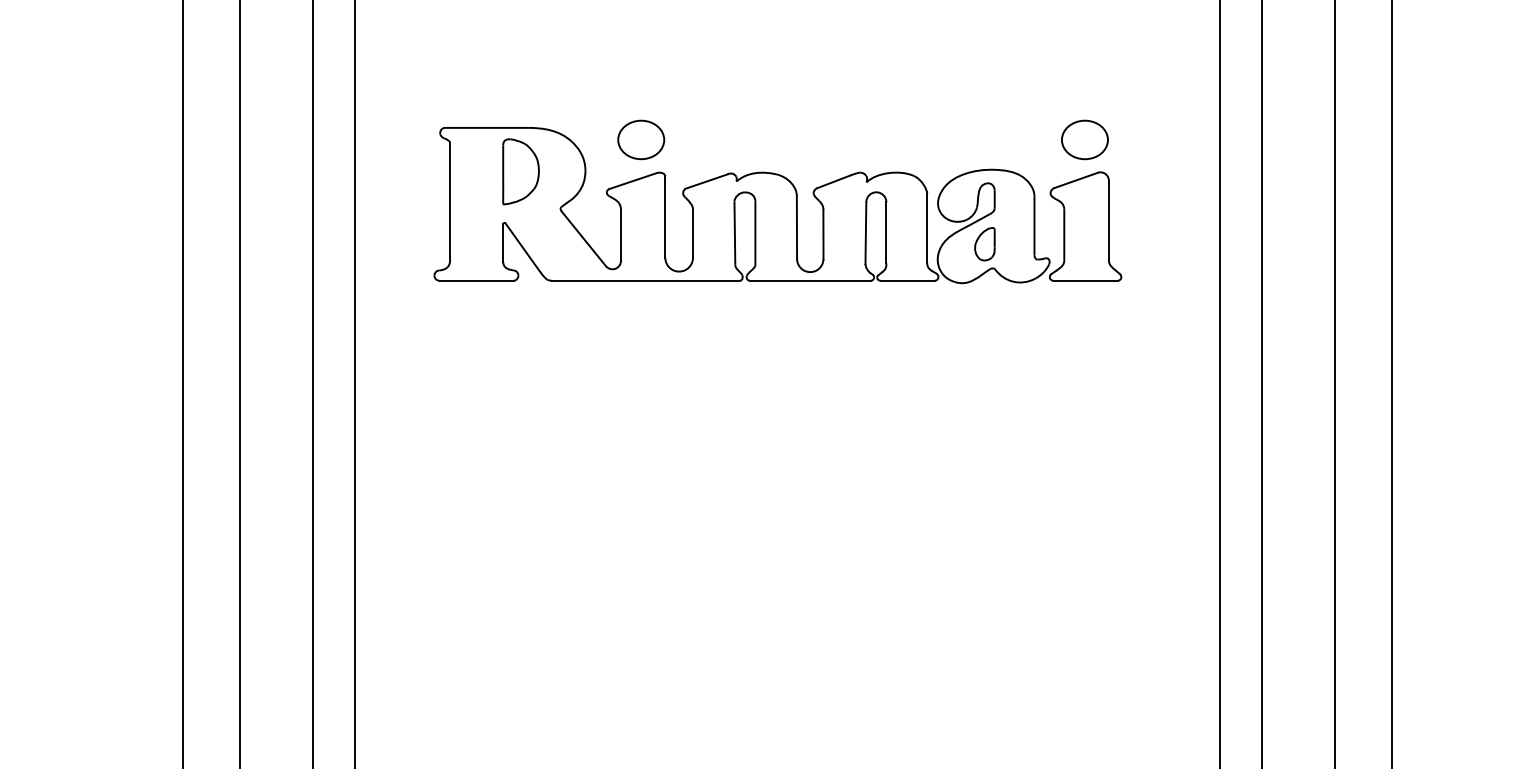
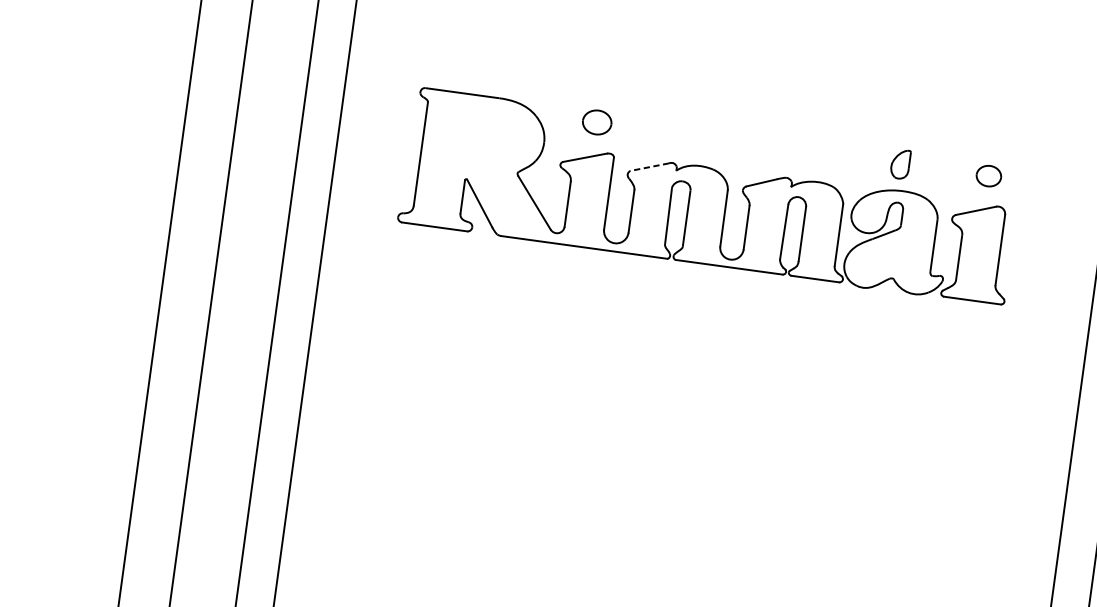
part: (641, 139) -> (597, 122), size x0.7
part: (1084, 139) -> (988, 175), size x0.6
part: (520, 171) -> (486, 135), removed
line: (705, 181) -> (648, 166), solid -> dashed
part: (984, 244) -> (900, 164), moved

